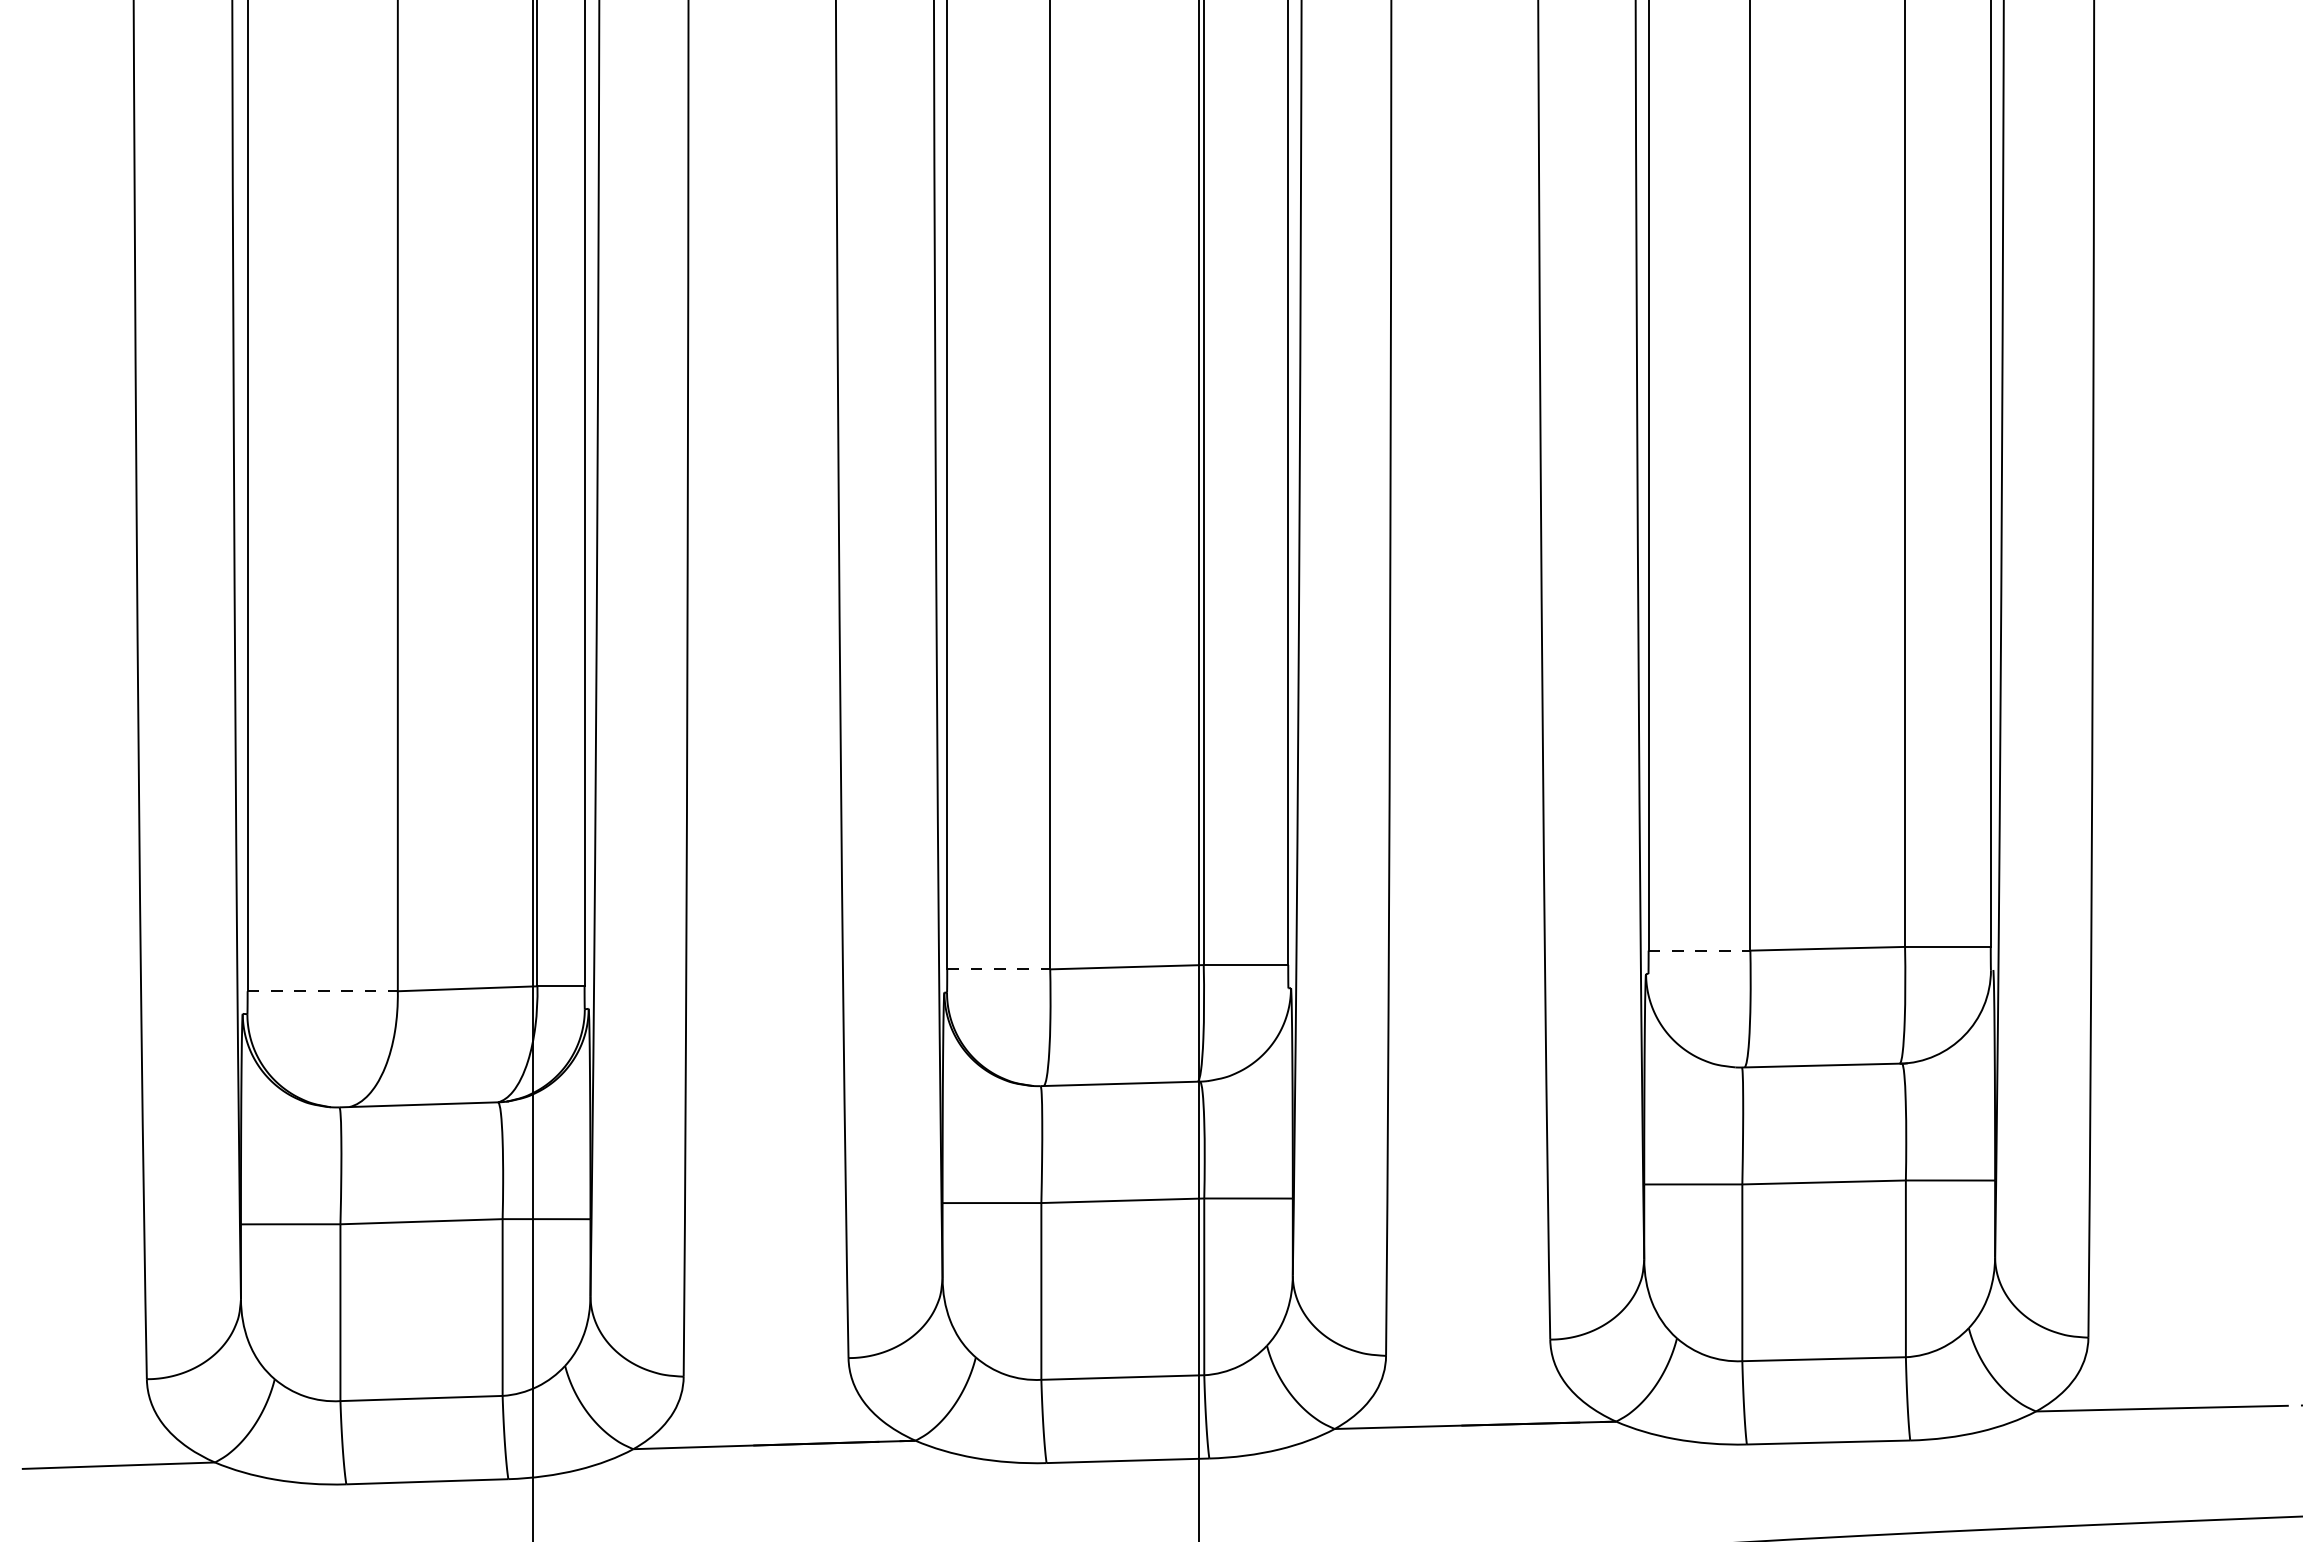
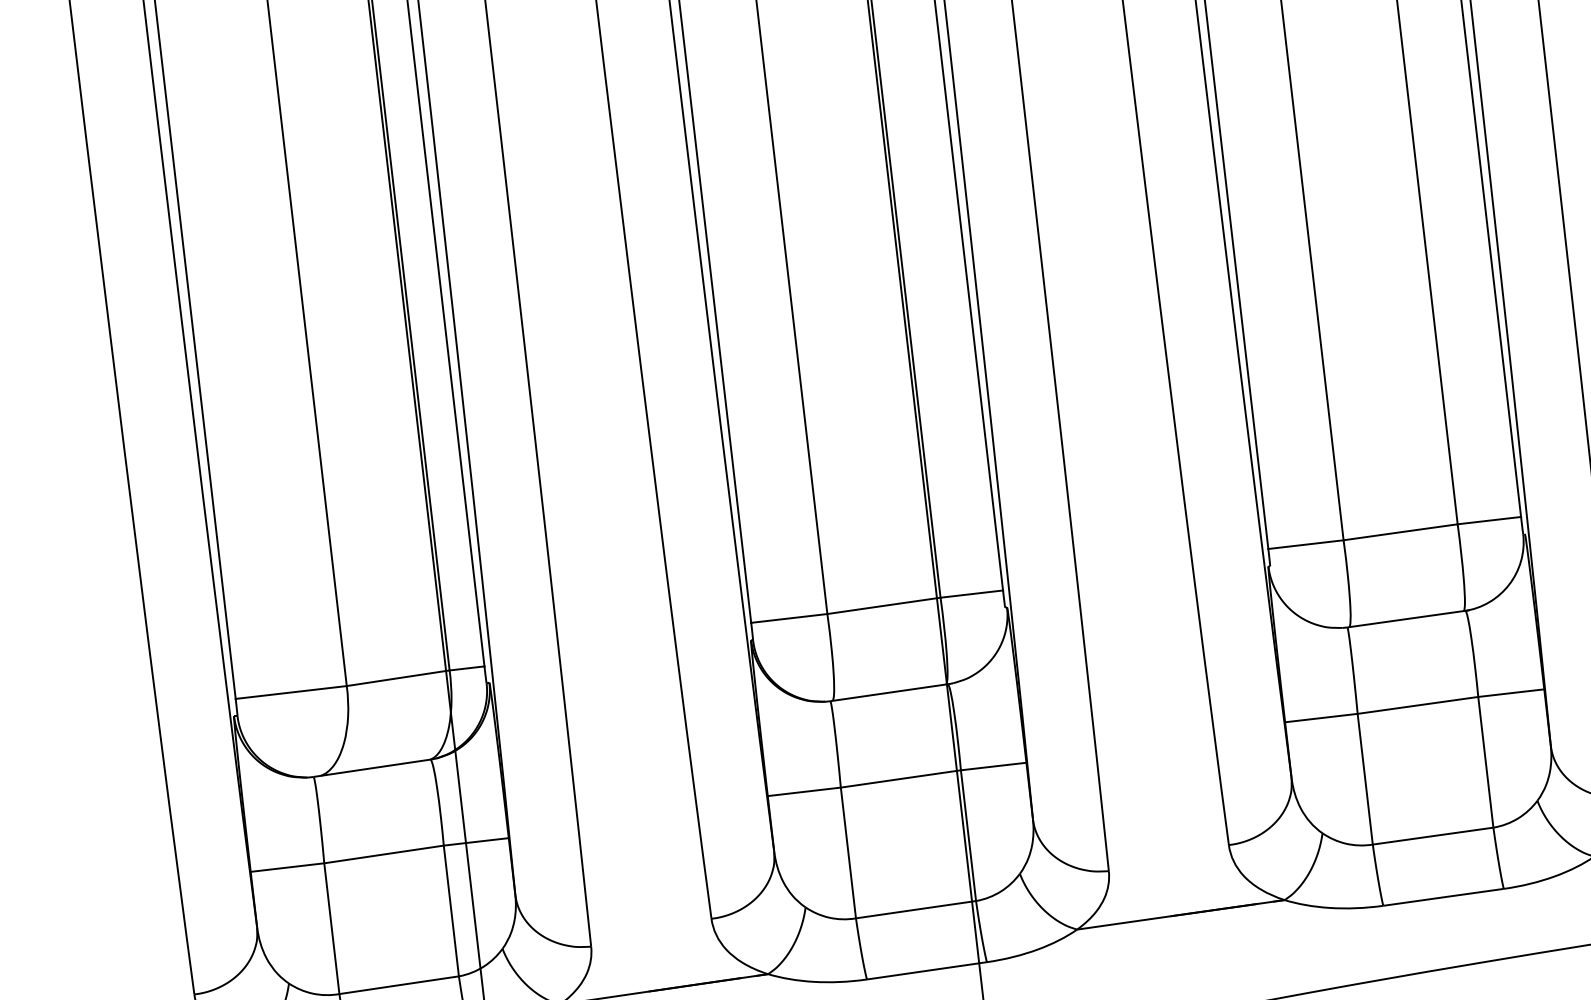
line: (1699, 950) -> (1305, 544), dashed -> solid
line: (999, 969) -> (789, 618), dashed -> solid
line: (323, 991) -> (291, 692), dashed -> solid

